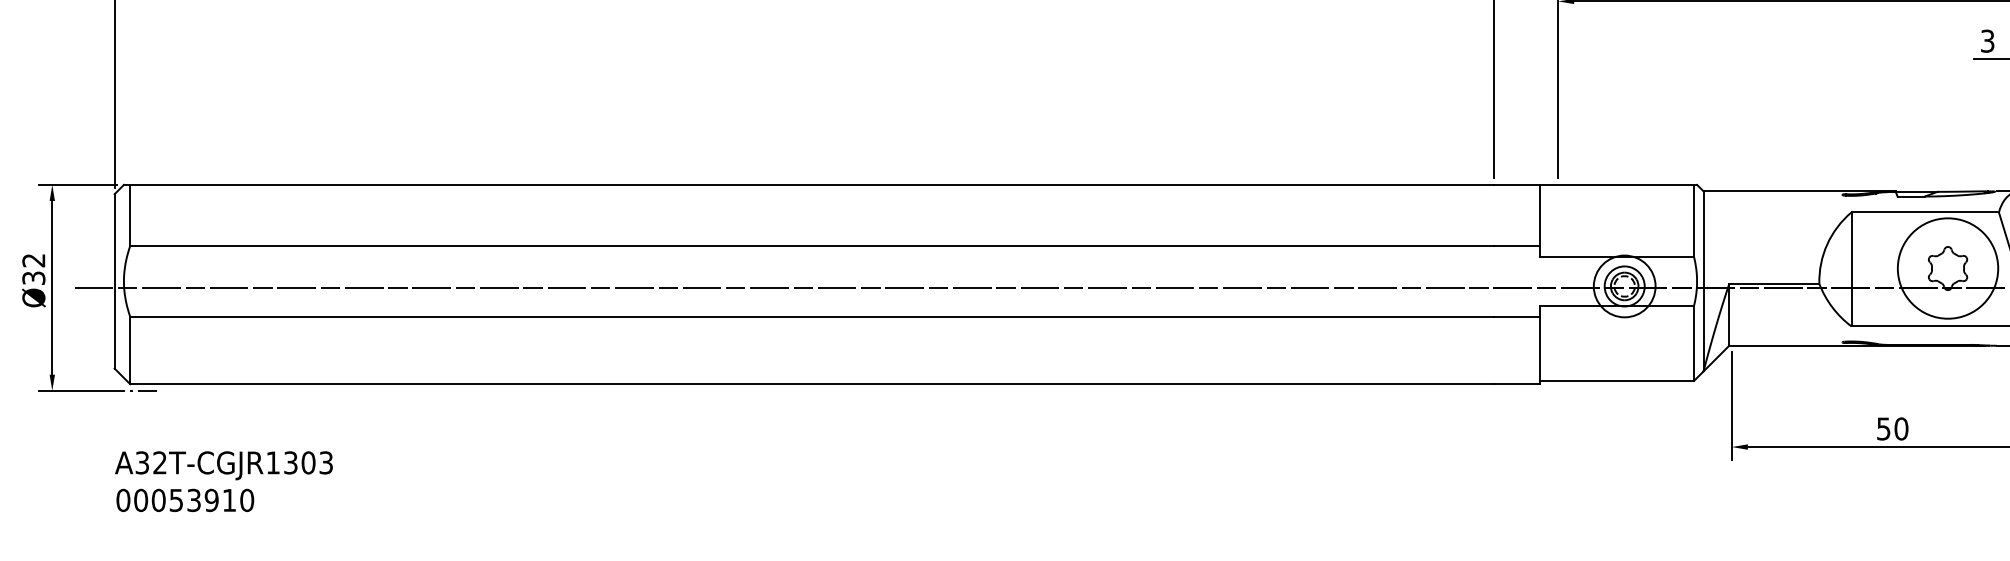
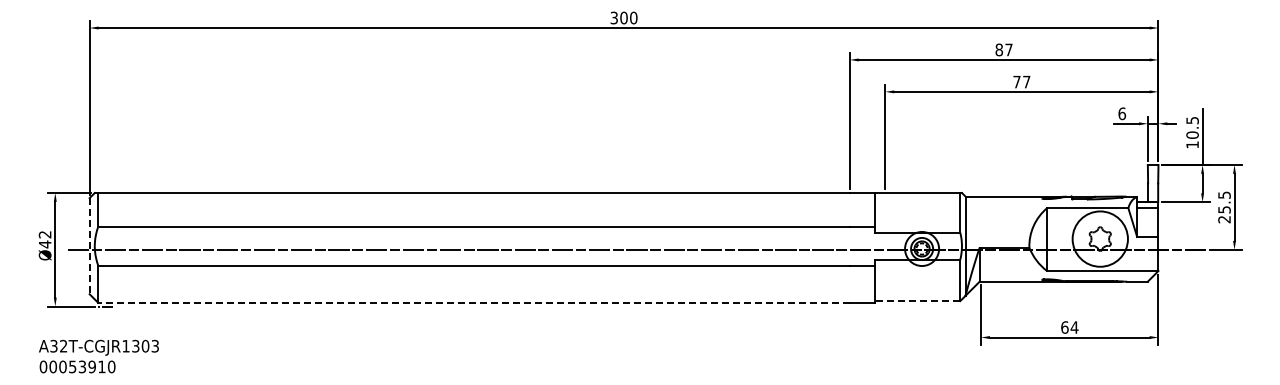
text: (1988, 40) -> (1122, 113), 3 -> 6
text: (32, 278) -> (44, 244), Ø32 -> Ø42
line: (114, 281) -> (89, 246), solid -> dashed
line: (1616, 381) -> (917, 301), solid -> dashed
line: (812, 383) -> (474, 302), solid -> dashed
text: (1892, 428) -> (1069, 327), 50 -> 64
text: (223, 481) -> (98, 356), moved

